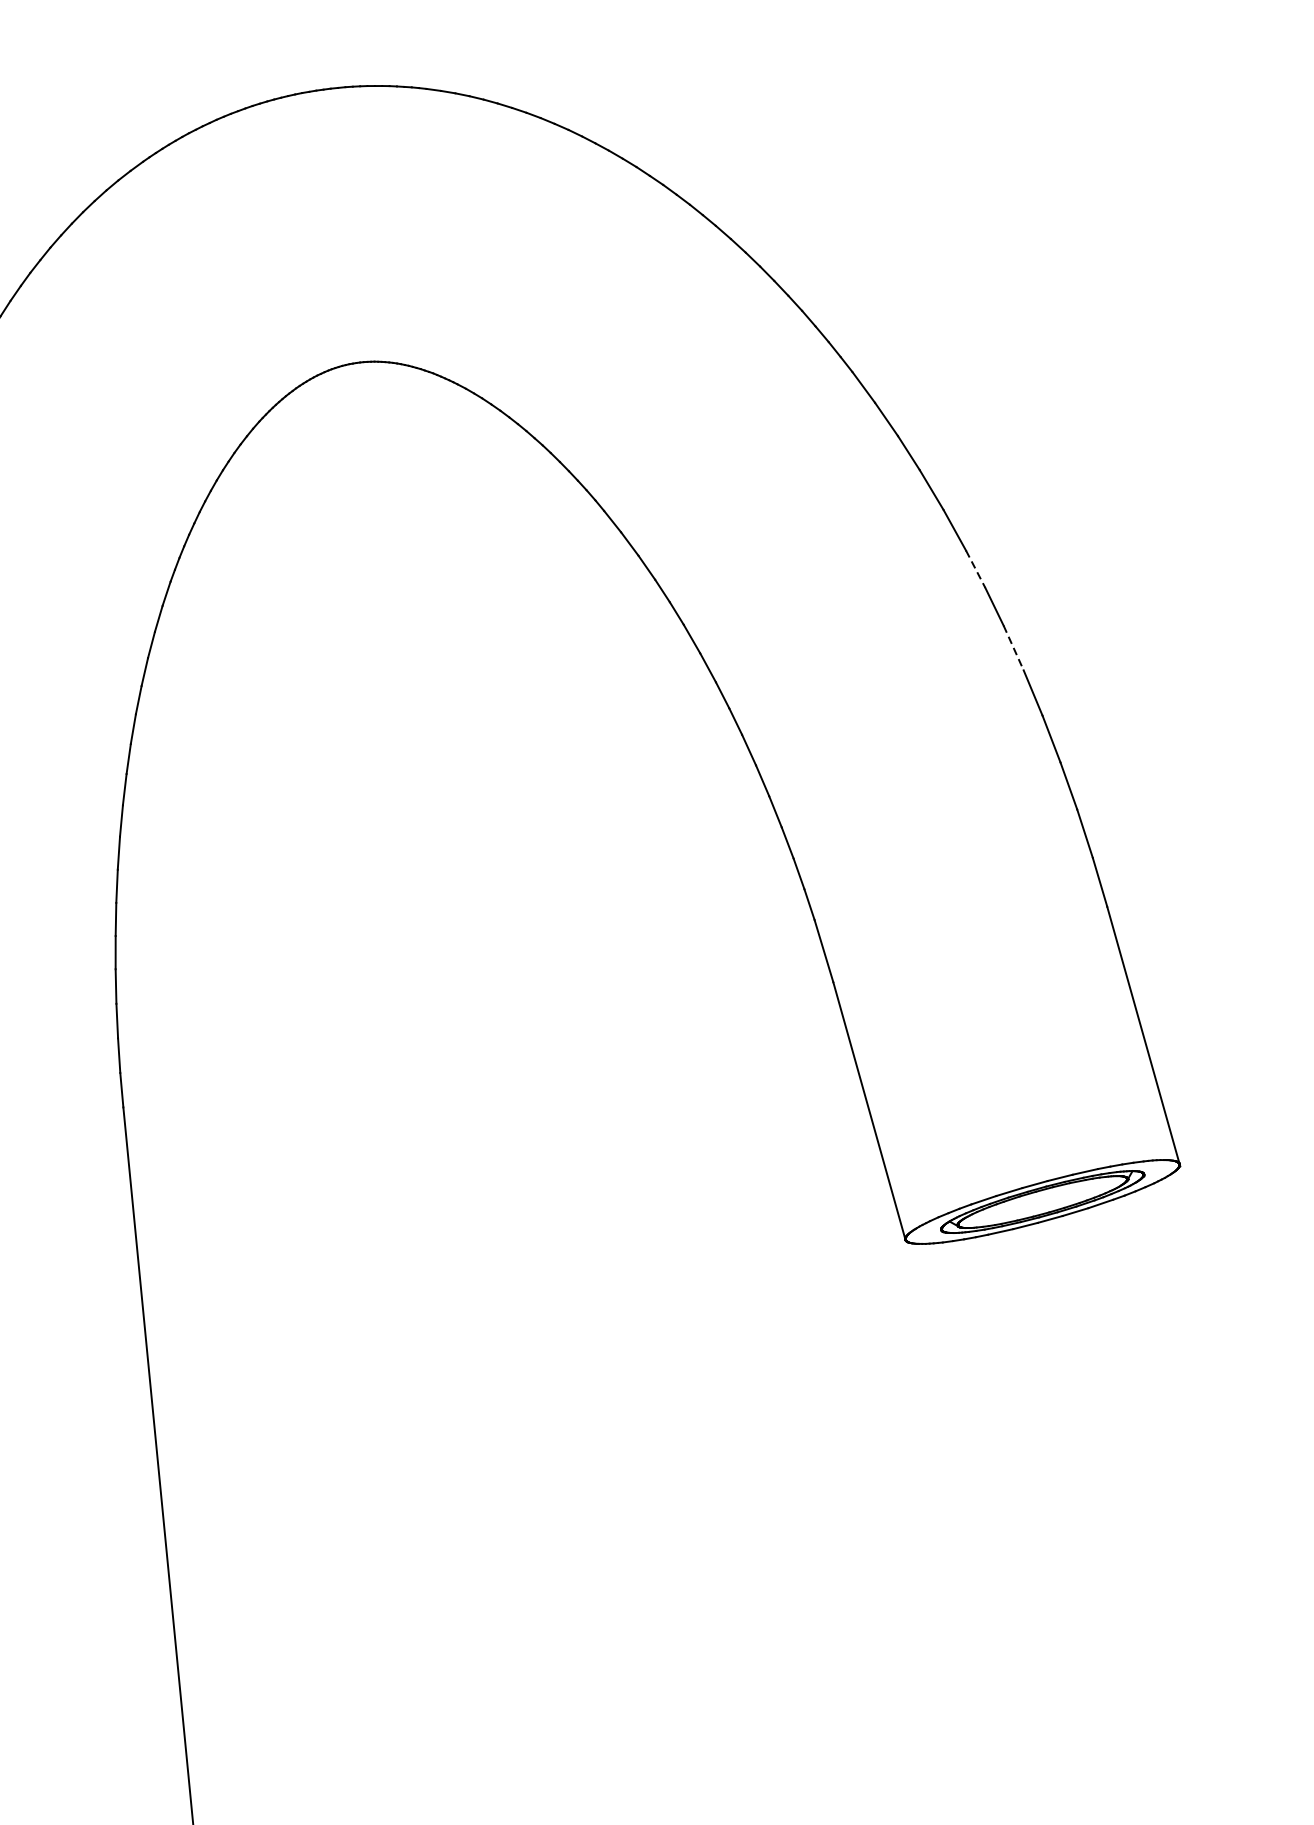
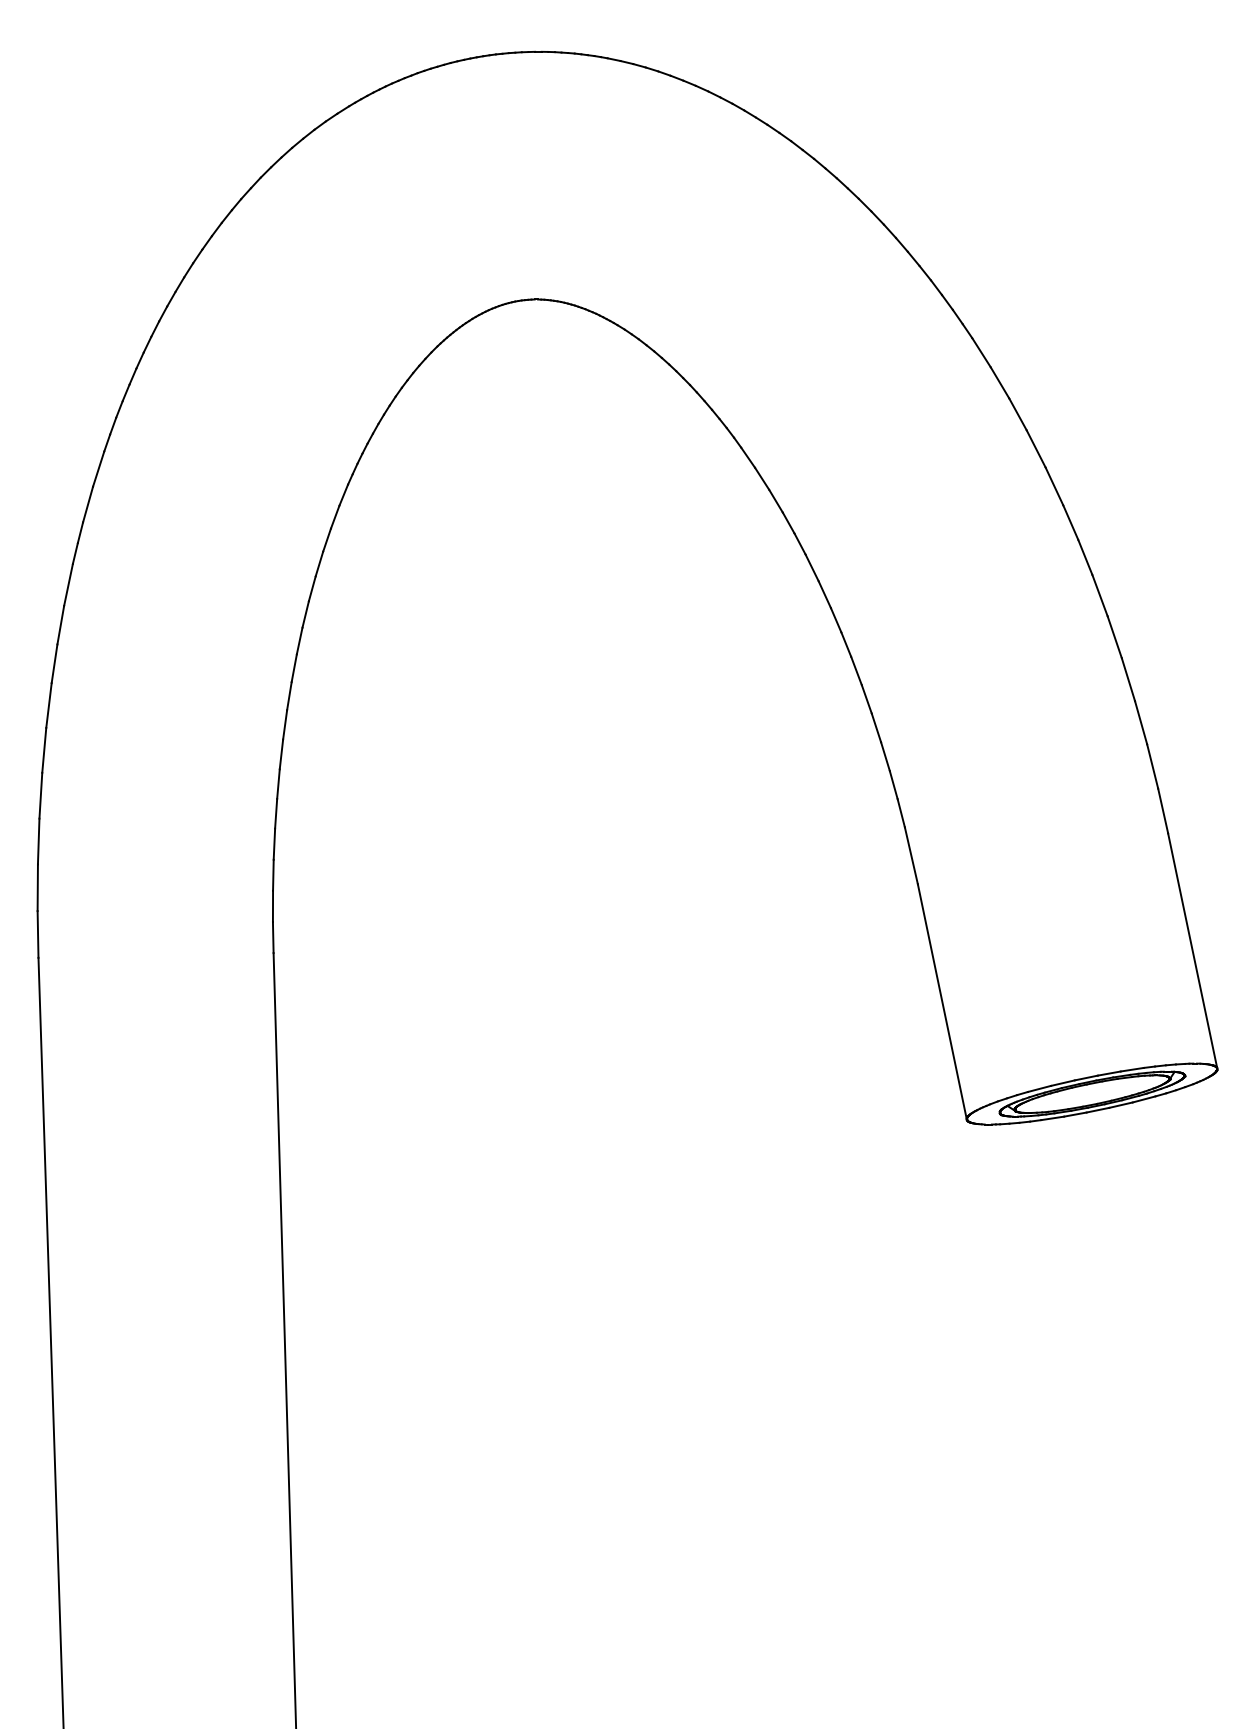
line: (975, 569) -> (1070, 522), dashed -> solid
line: (1014, 649) -> (1100, 596), dashed -> solid

